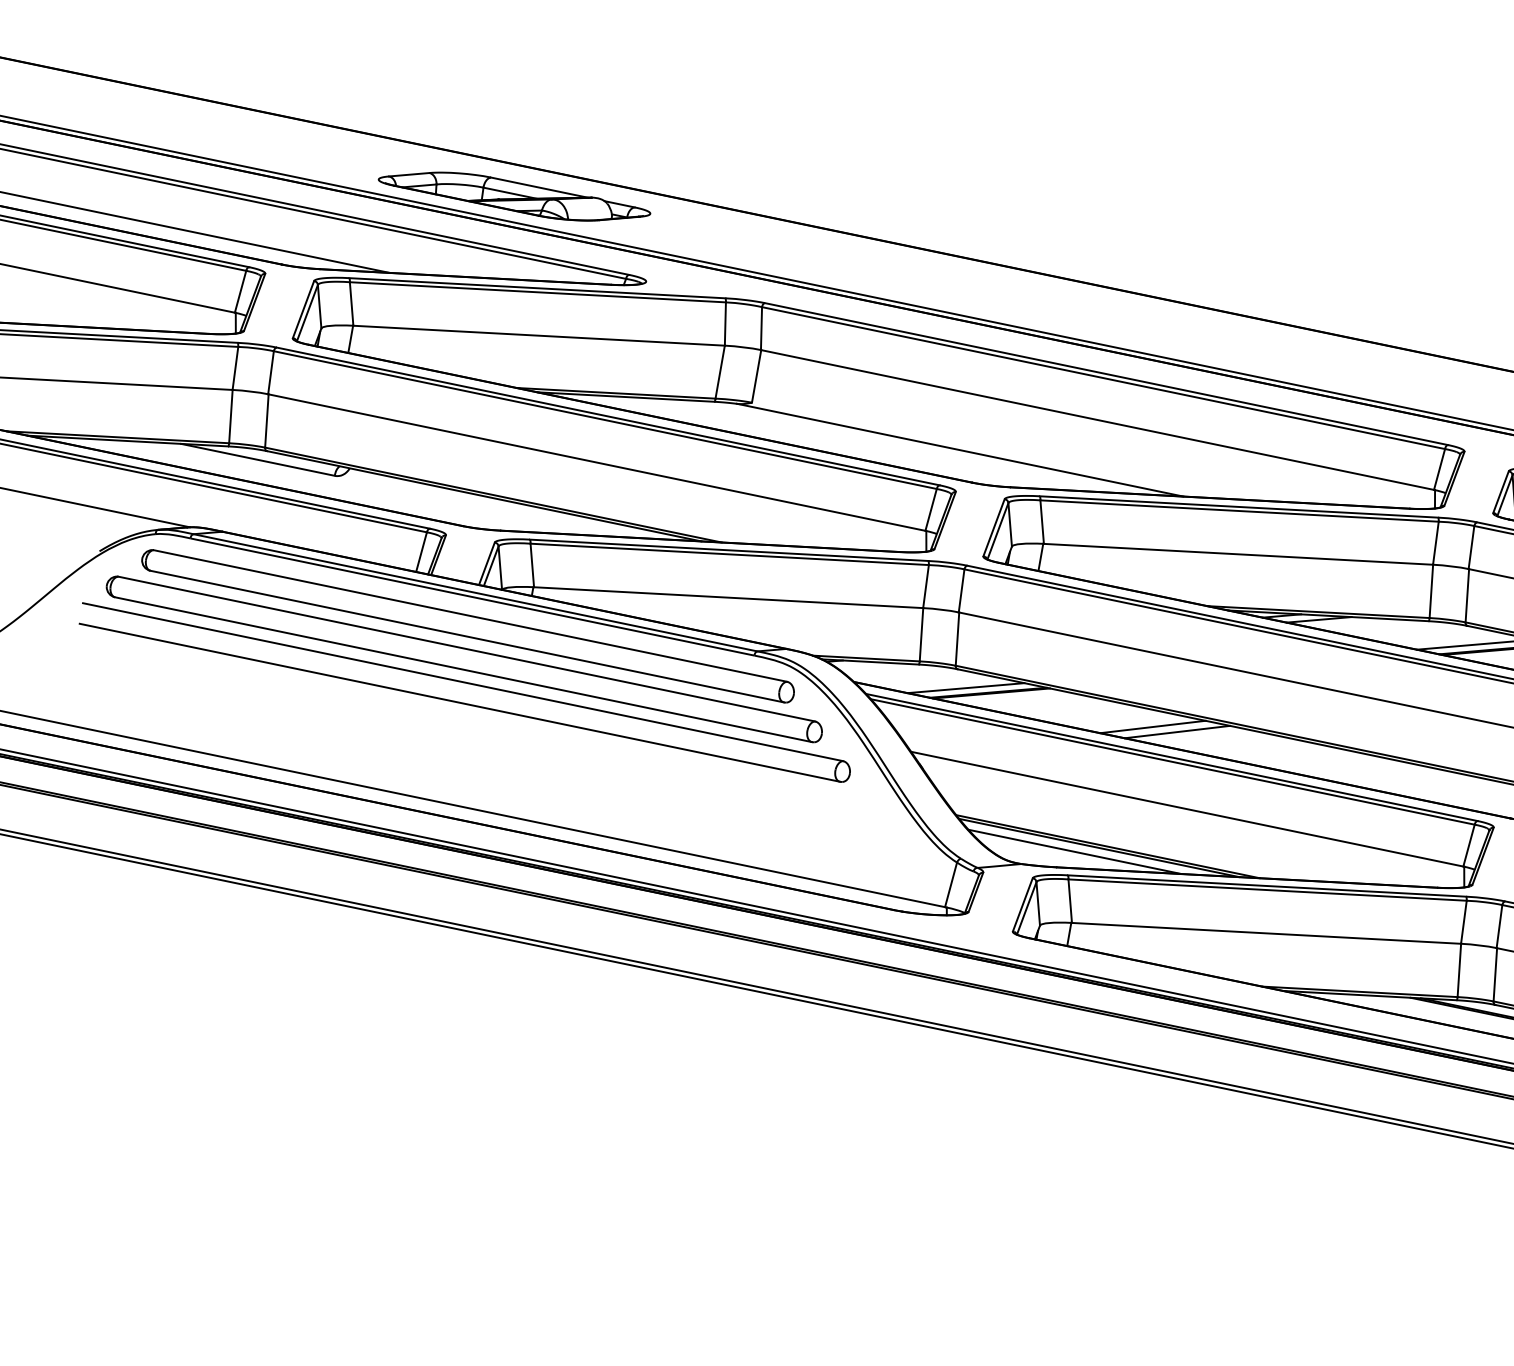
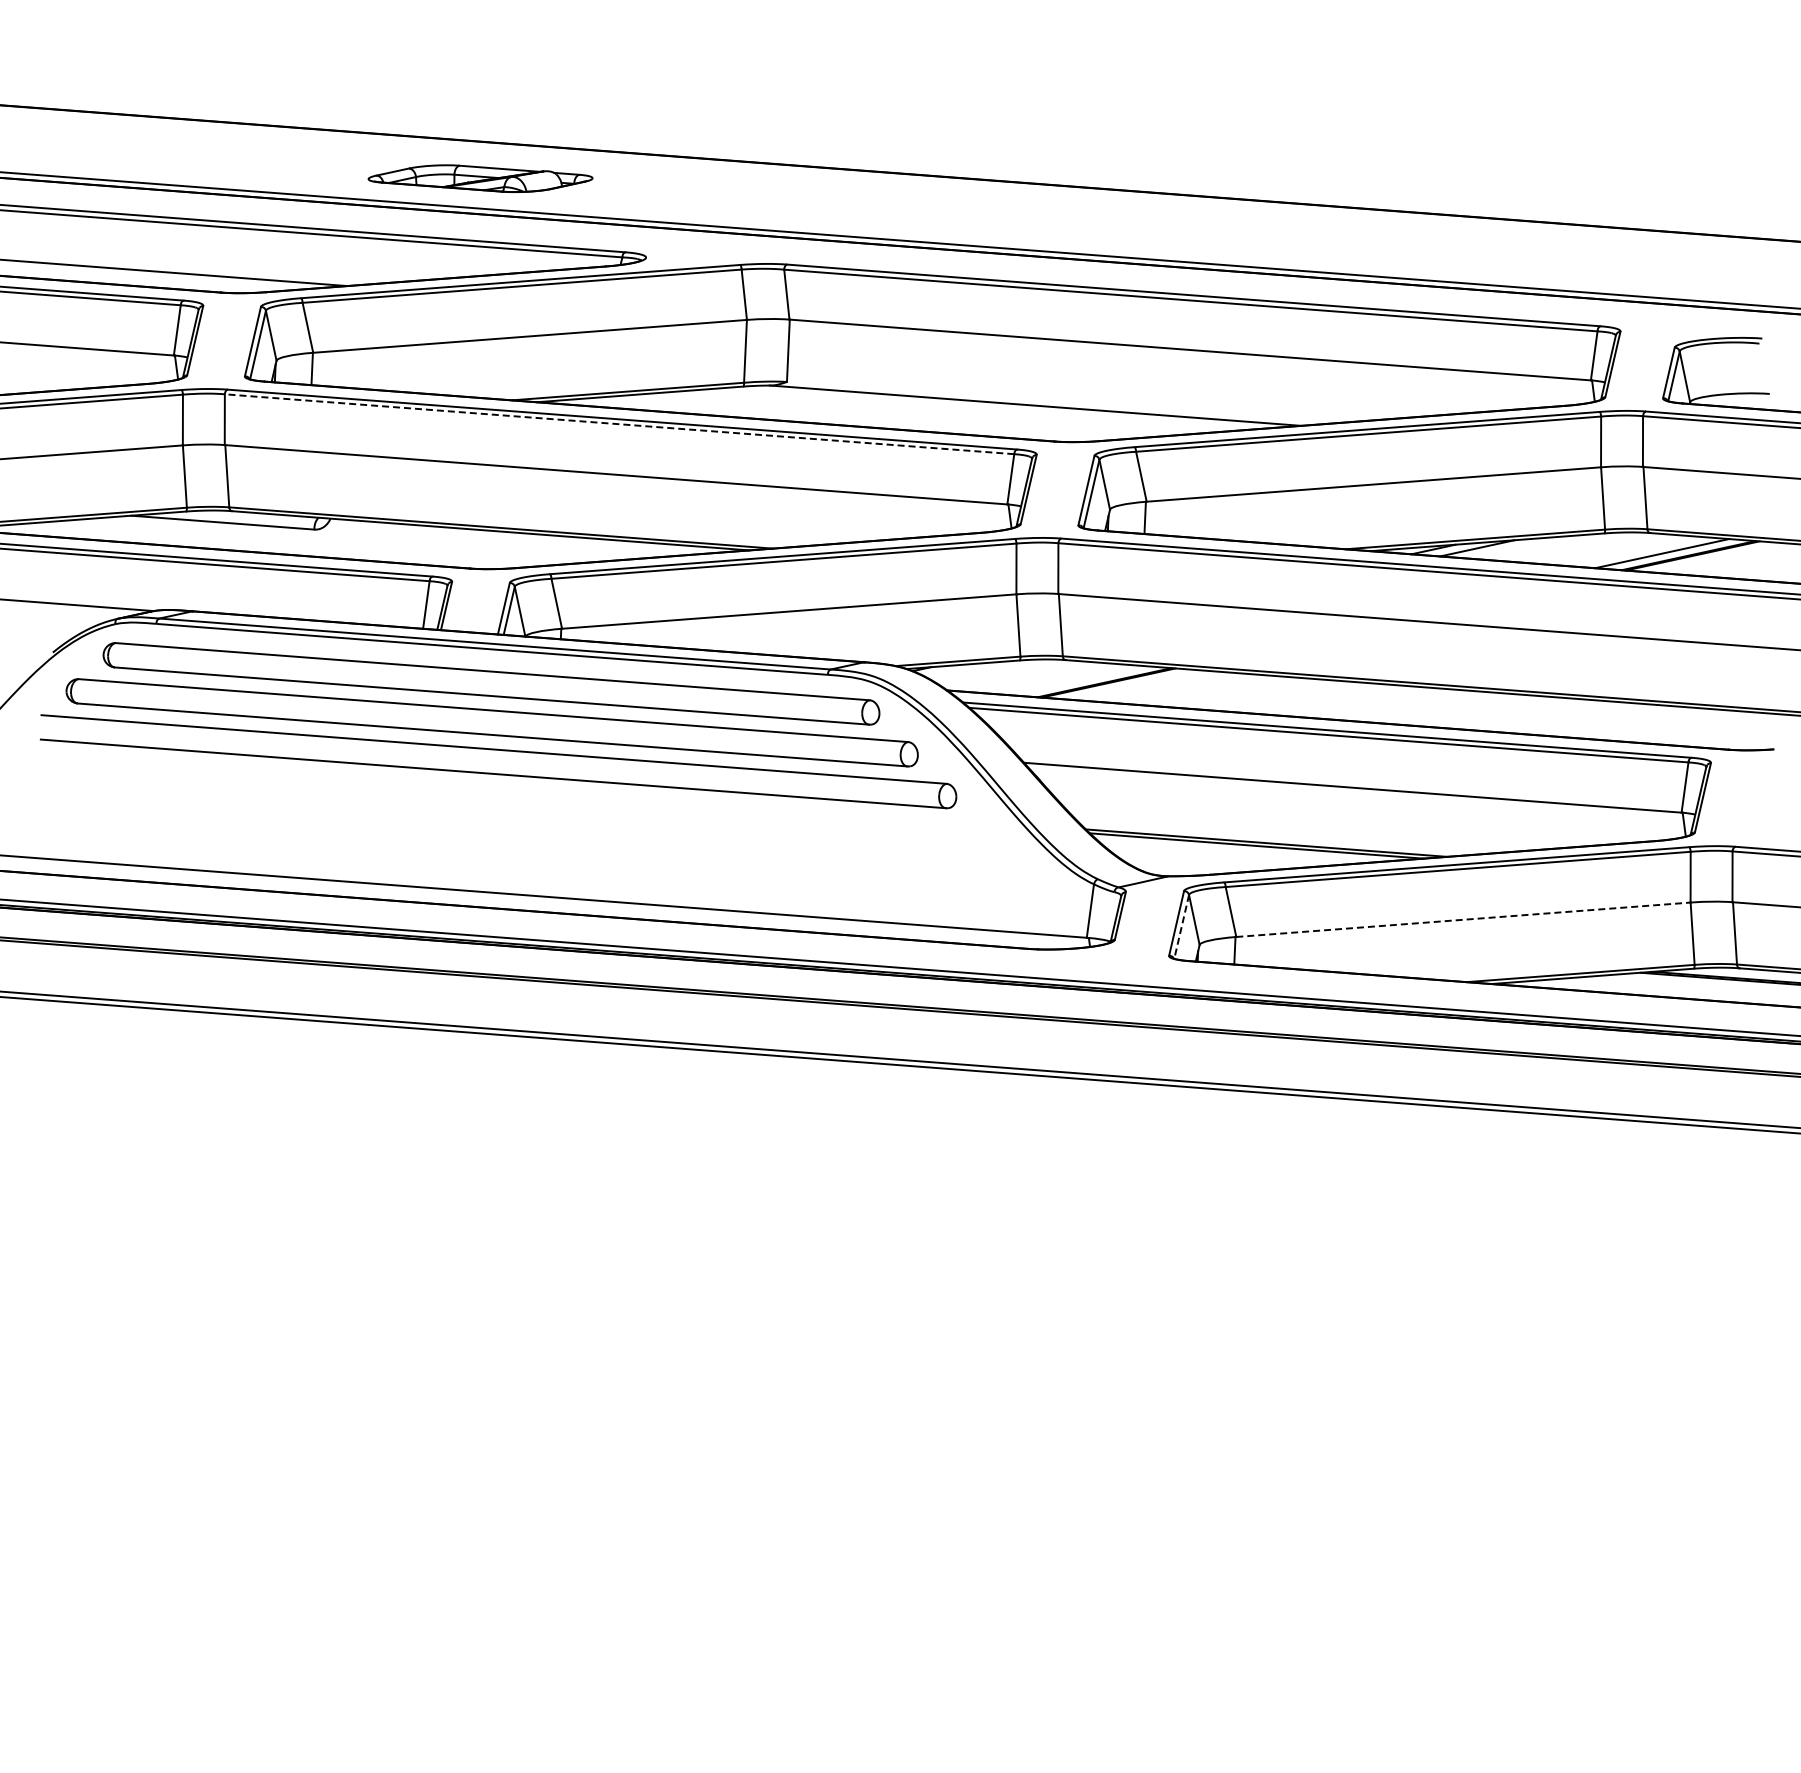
part: (514, 196) -> (480, 178), size x0.7
line: (605, 420) -> (619, 424), solid -> dashed
line: (966, 688) -> (1078, 680), removed
line: (1152, 726) -> (1300, 697), removed
line: (1177, 731) -> (1329, 699), removed
line: (1074, 851) -> (1228, 853), removed
line: (1026, 908) -> (1181, 926), solid -> dashed
line: (1266, 933) -> (1463, 919), solid -> dashed

